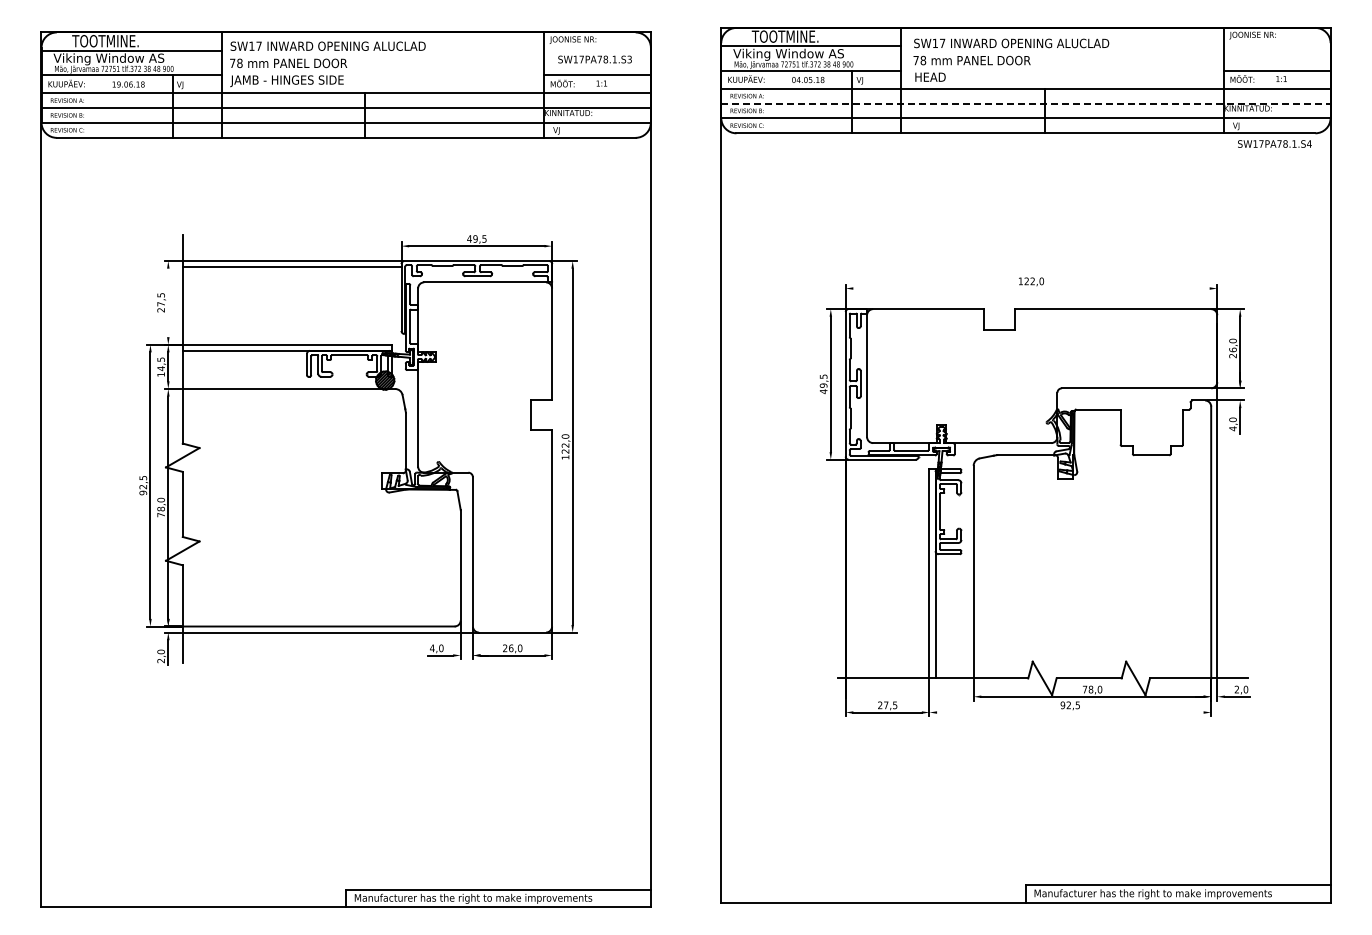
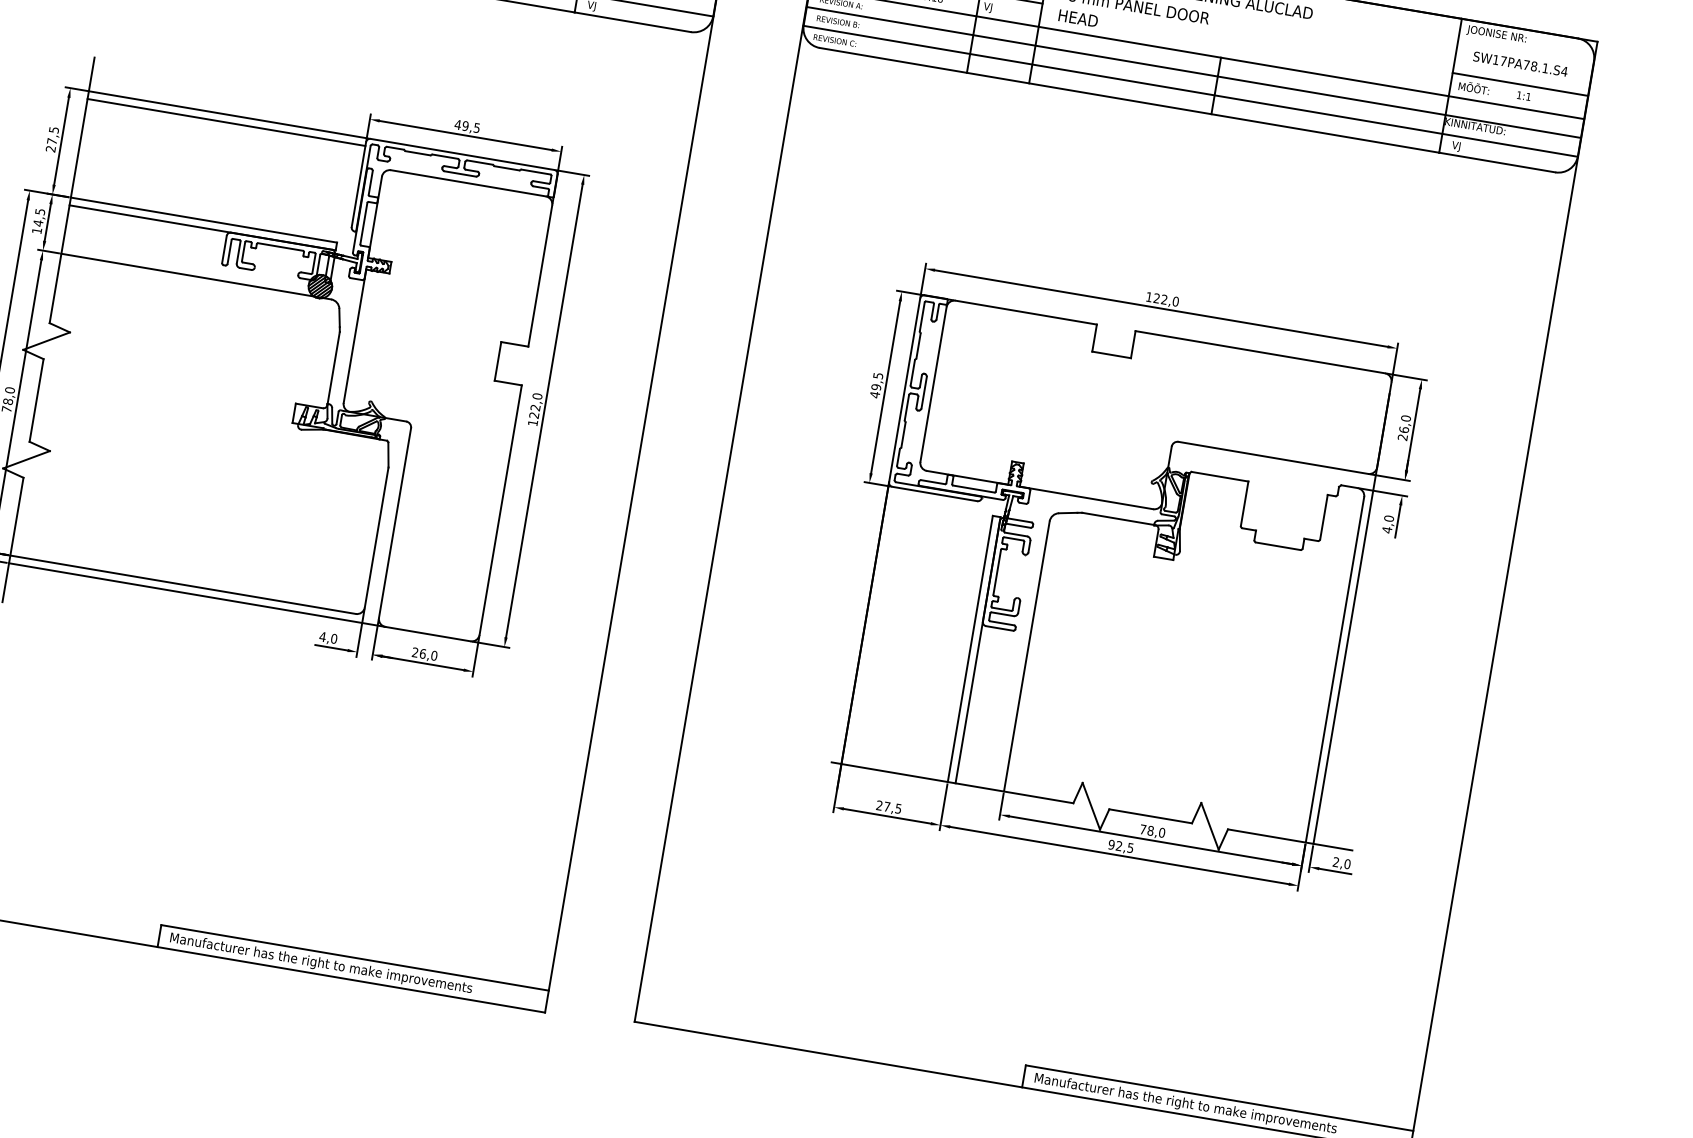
line: (1025, 103) -> (1193, 72), dashed -> solid
text: (1274, 143) -> (1520, 63), moved
line: (1031, 288) -> (1161, 308), added
line: (168, 302) -> (61, 140), added
line: (1070, 712) -> (1119, 855), added

